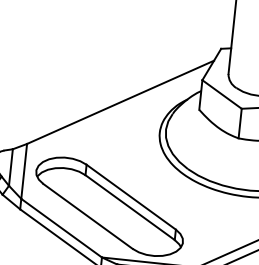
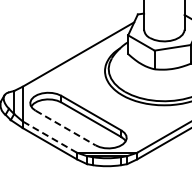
line: (87, 217) -> (65, 128), solid -> dashed
line: (61, 227) -> (49, 136), solid -> dashed

